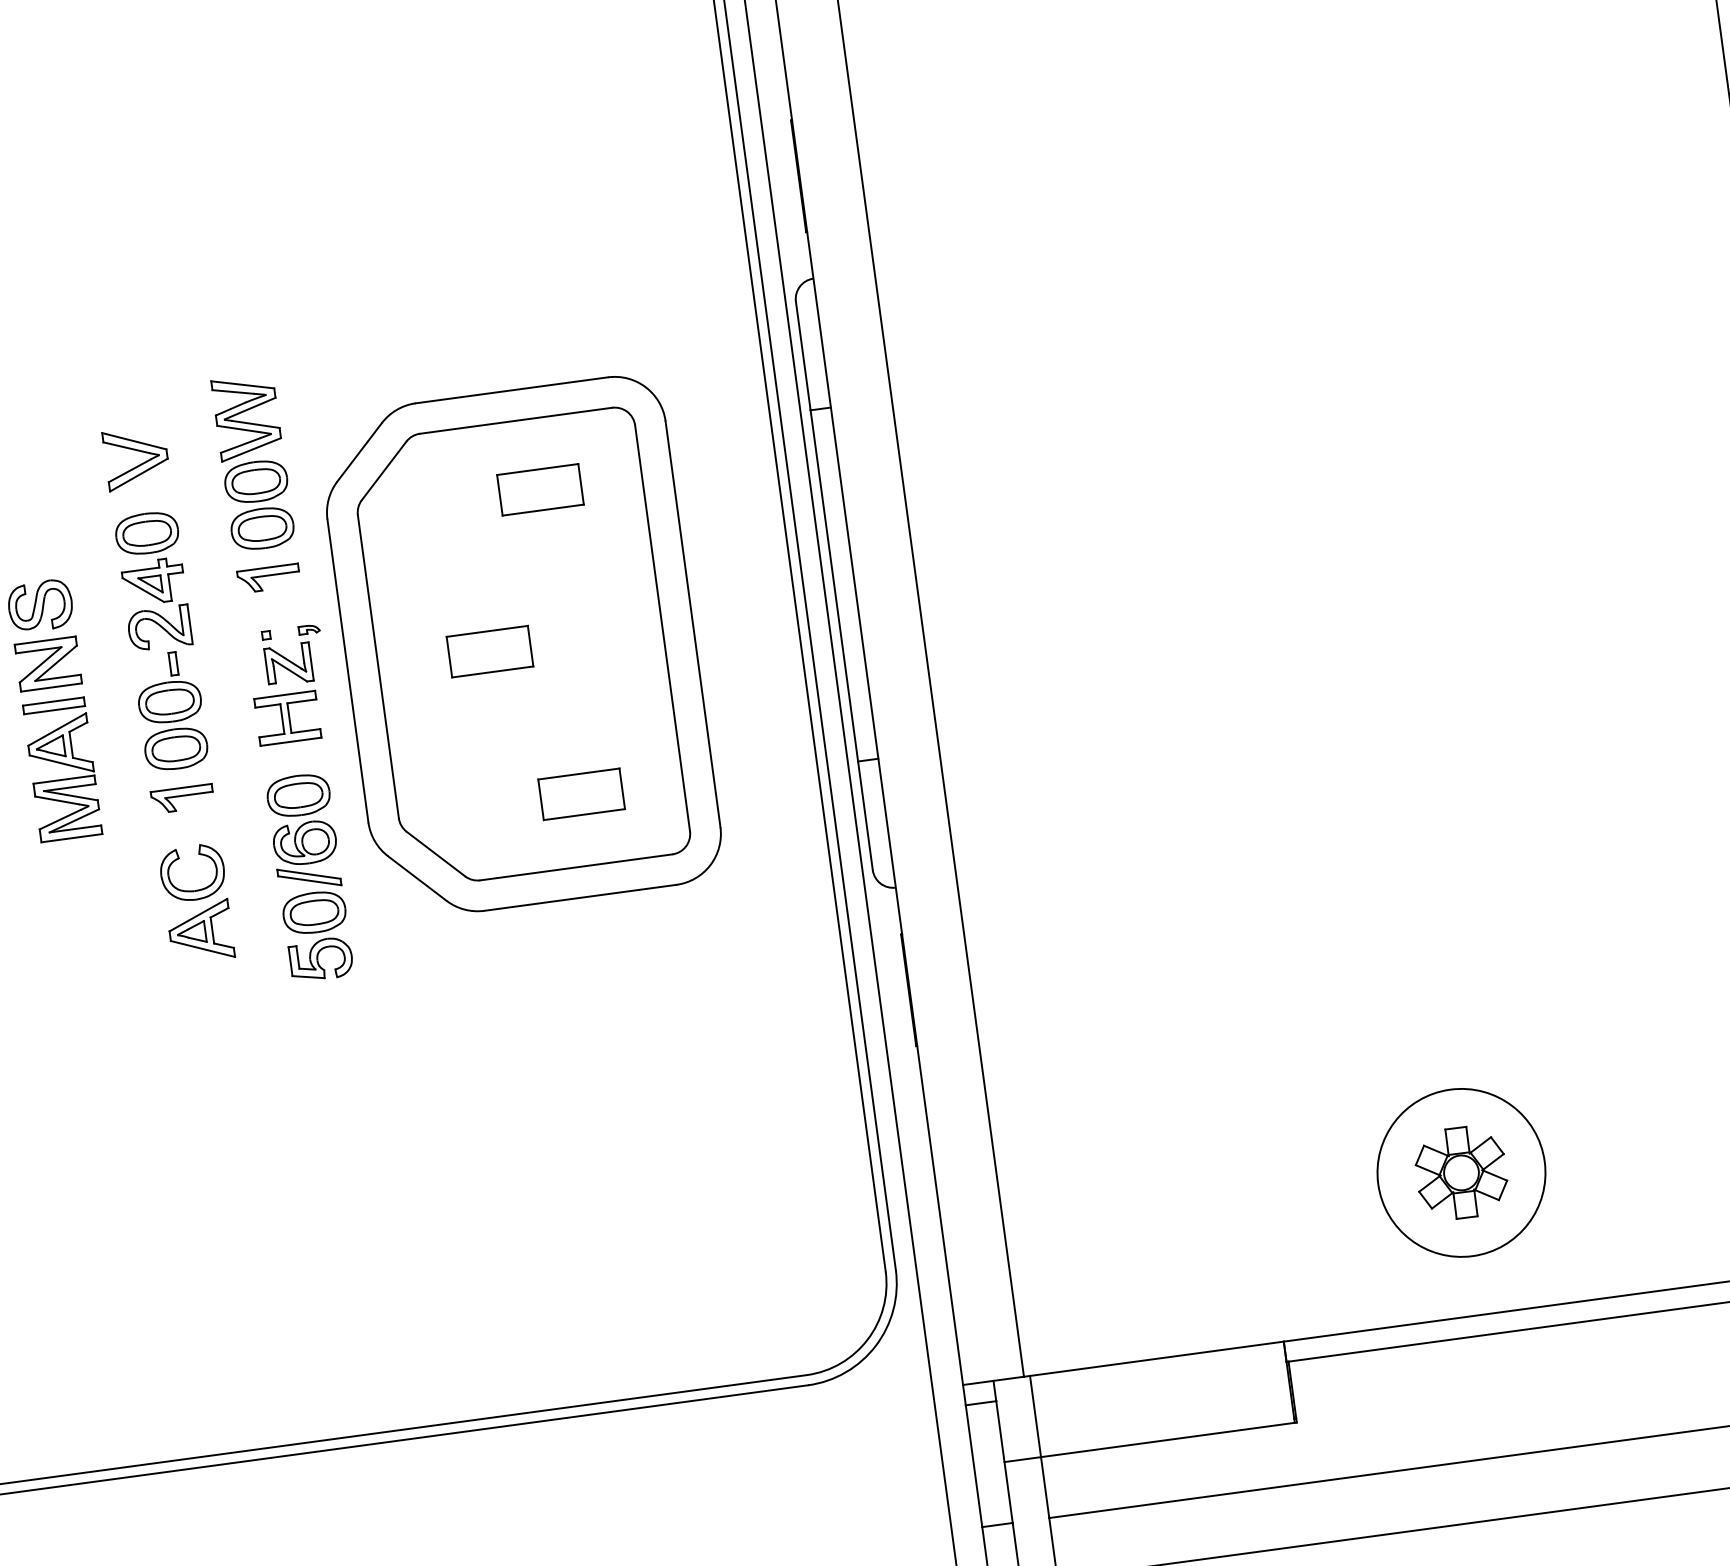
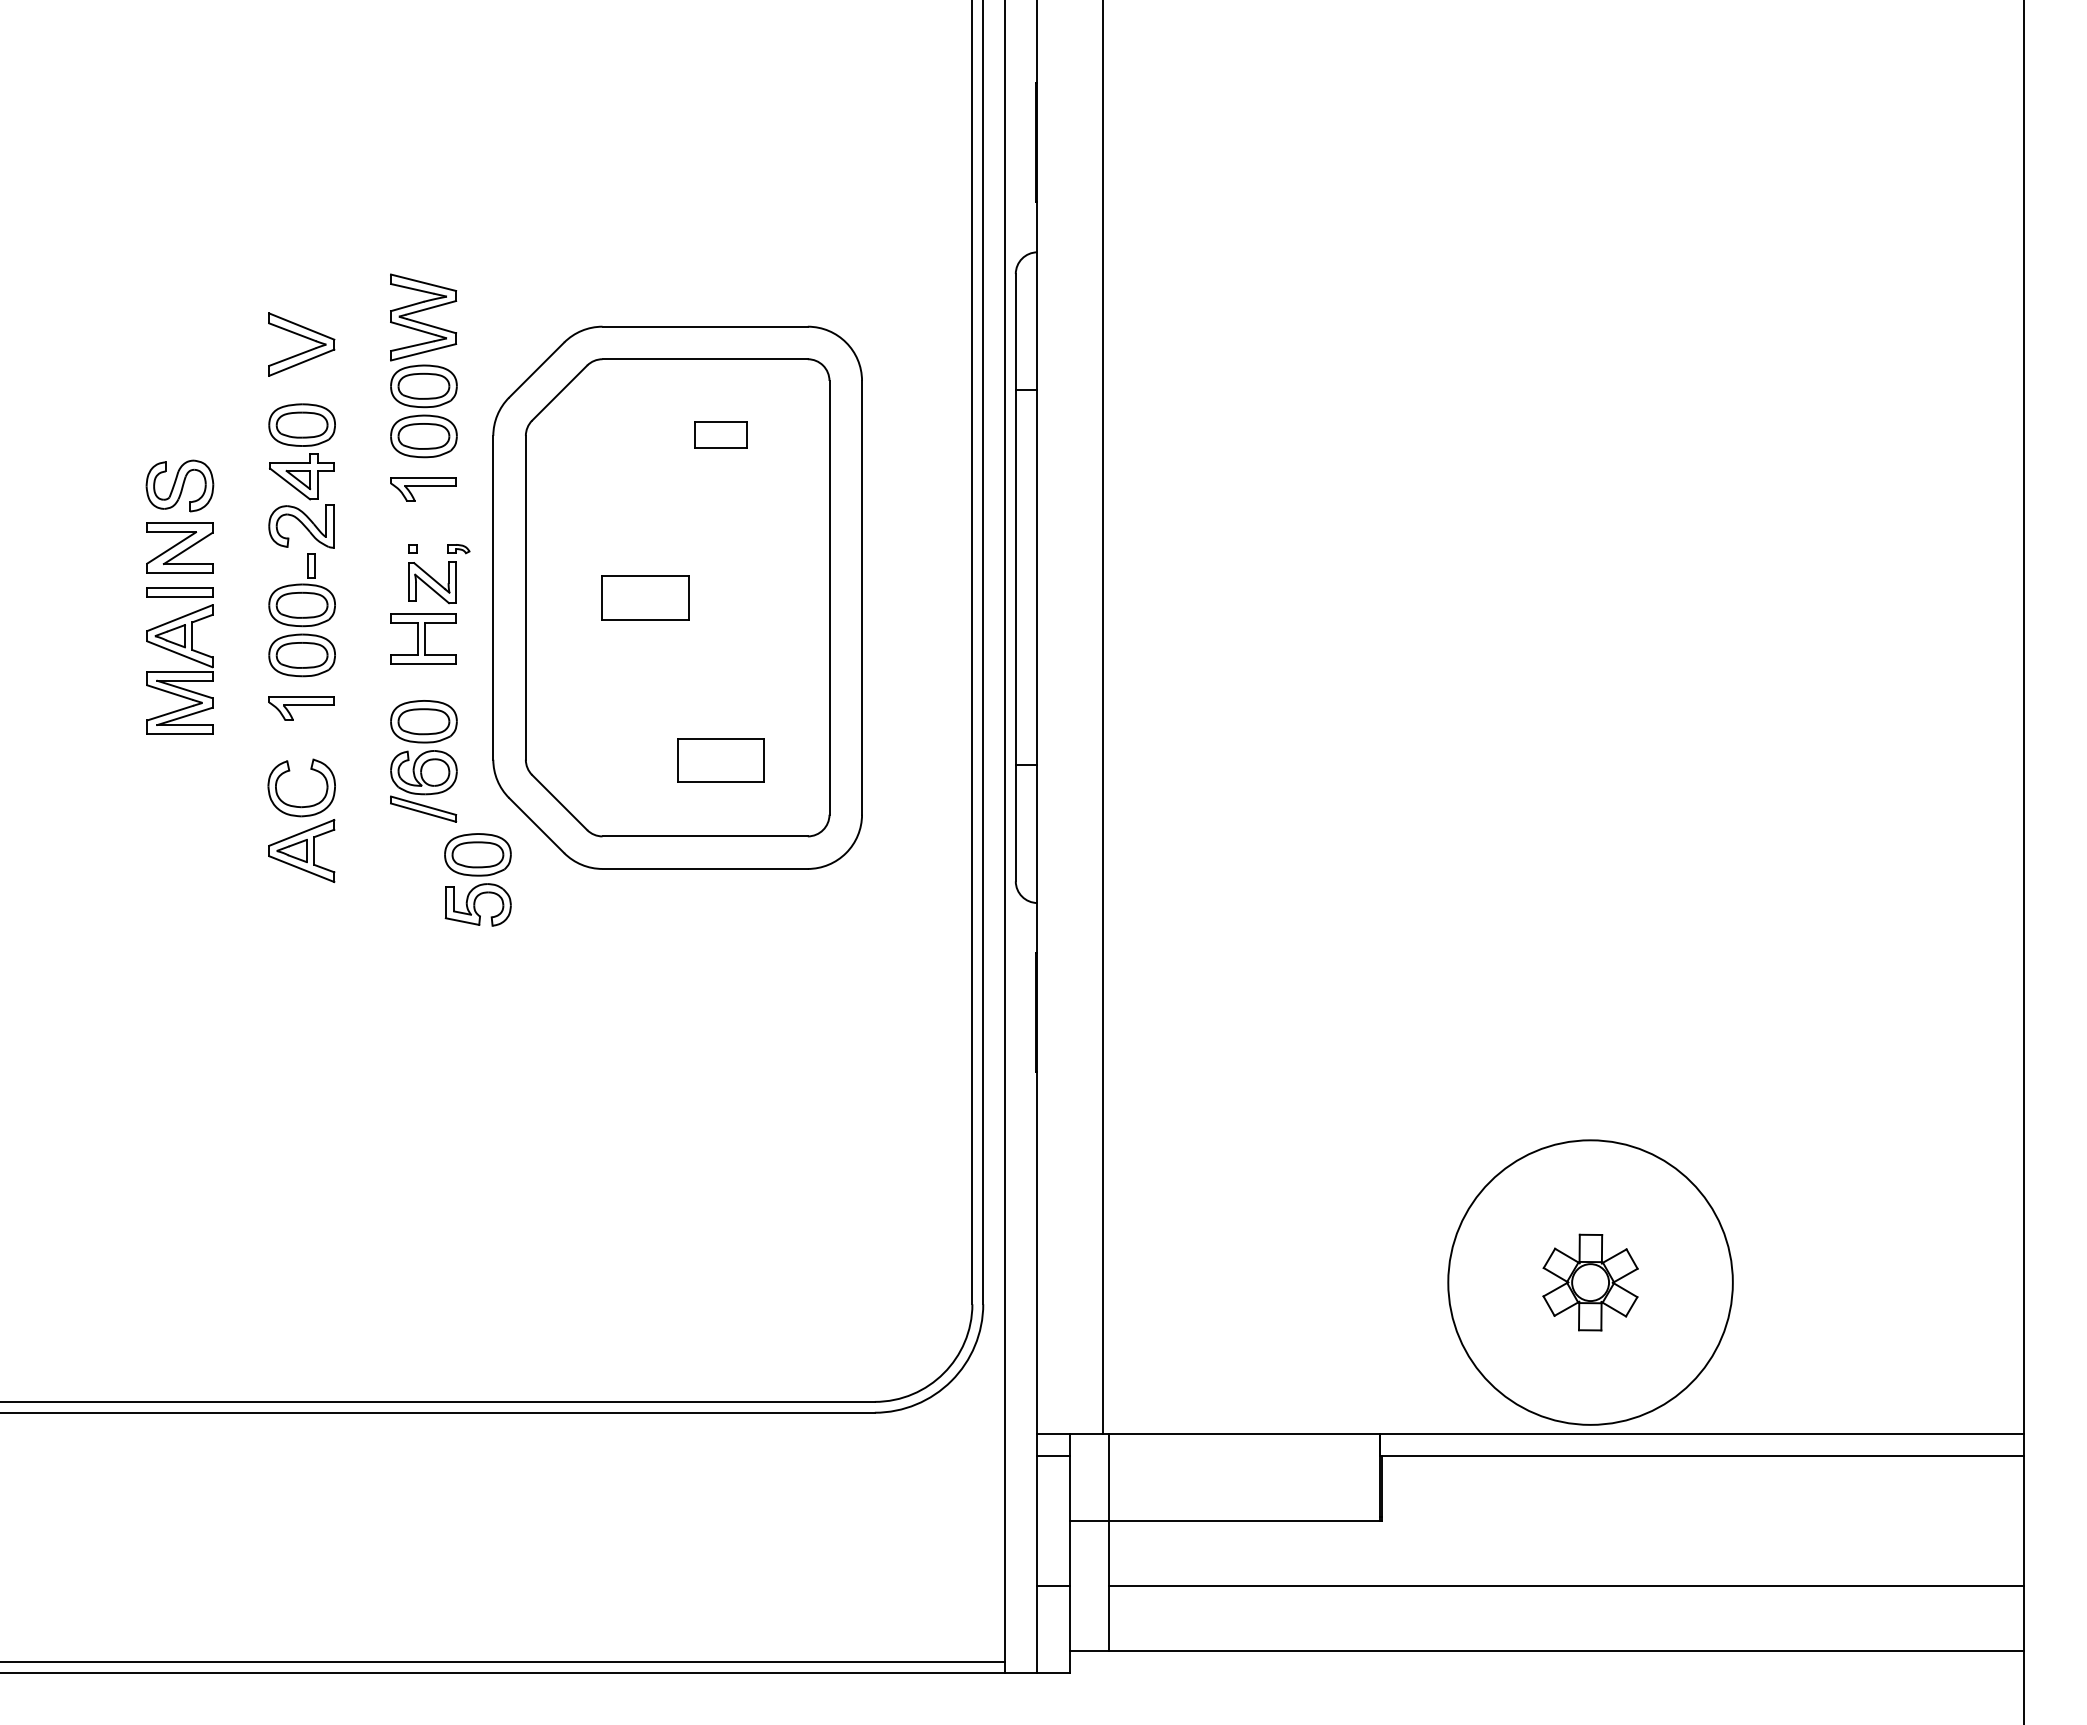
part: (539, 489) -> (720, 434), size x0.6
part: (317, 935) -> (477, 879), moved
circle: (1461, 1172) -> (1590, 1282), size x1.6

